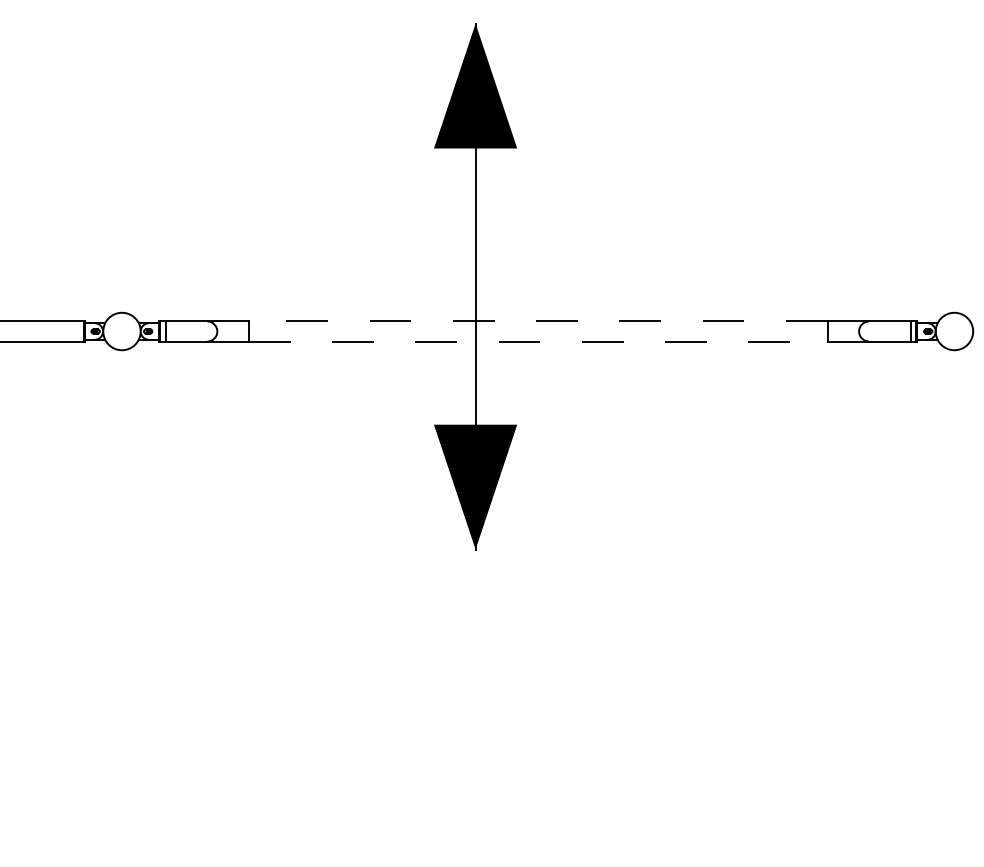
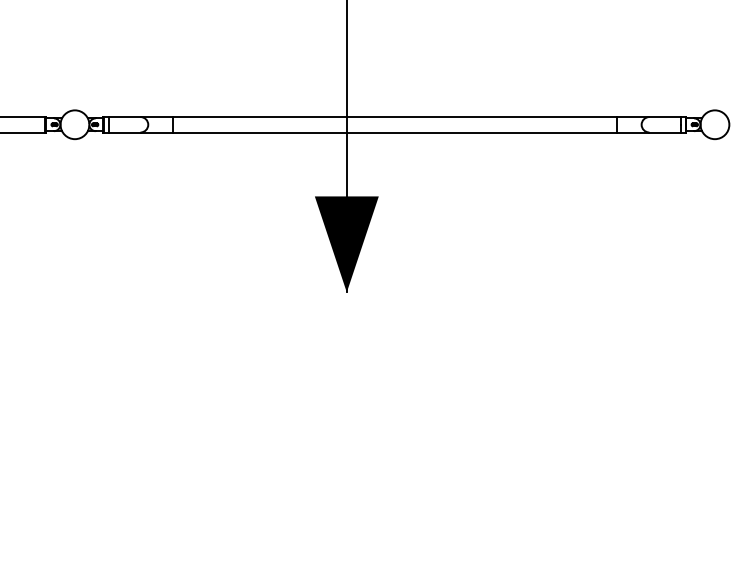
line: (537, 321) -> (394, 117), dashed -> solid
line: (538, 341) -> (395, 132), dashed -> solid

